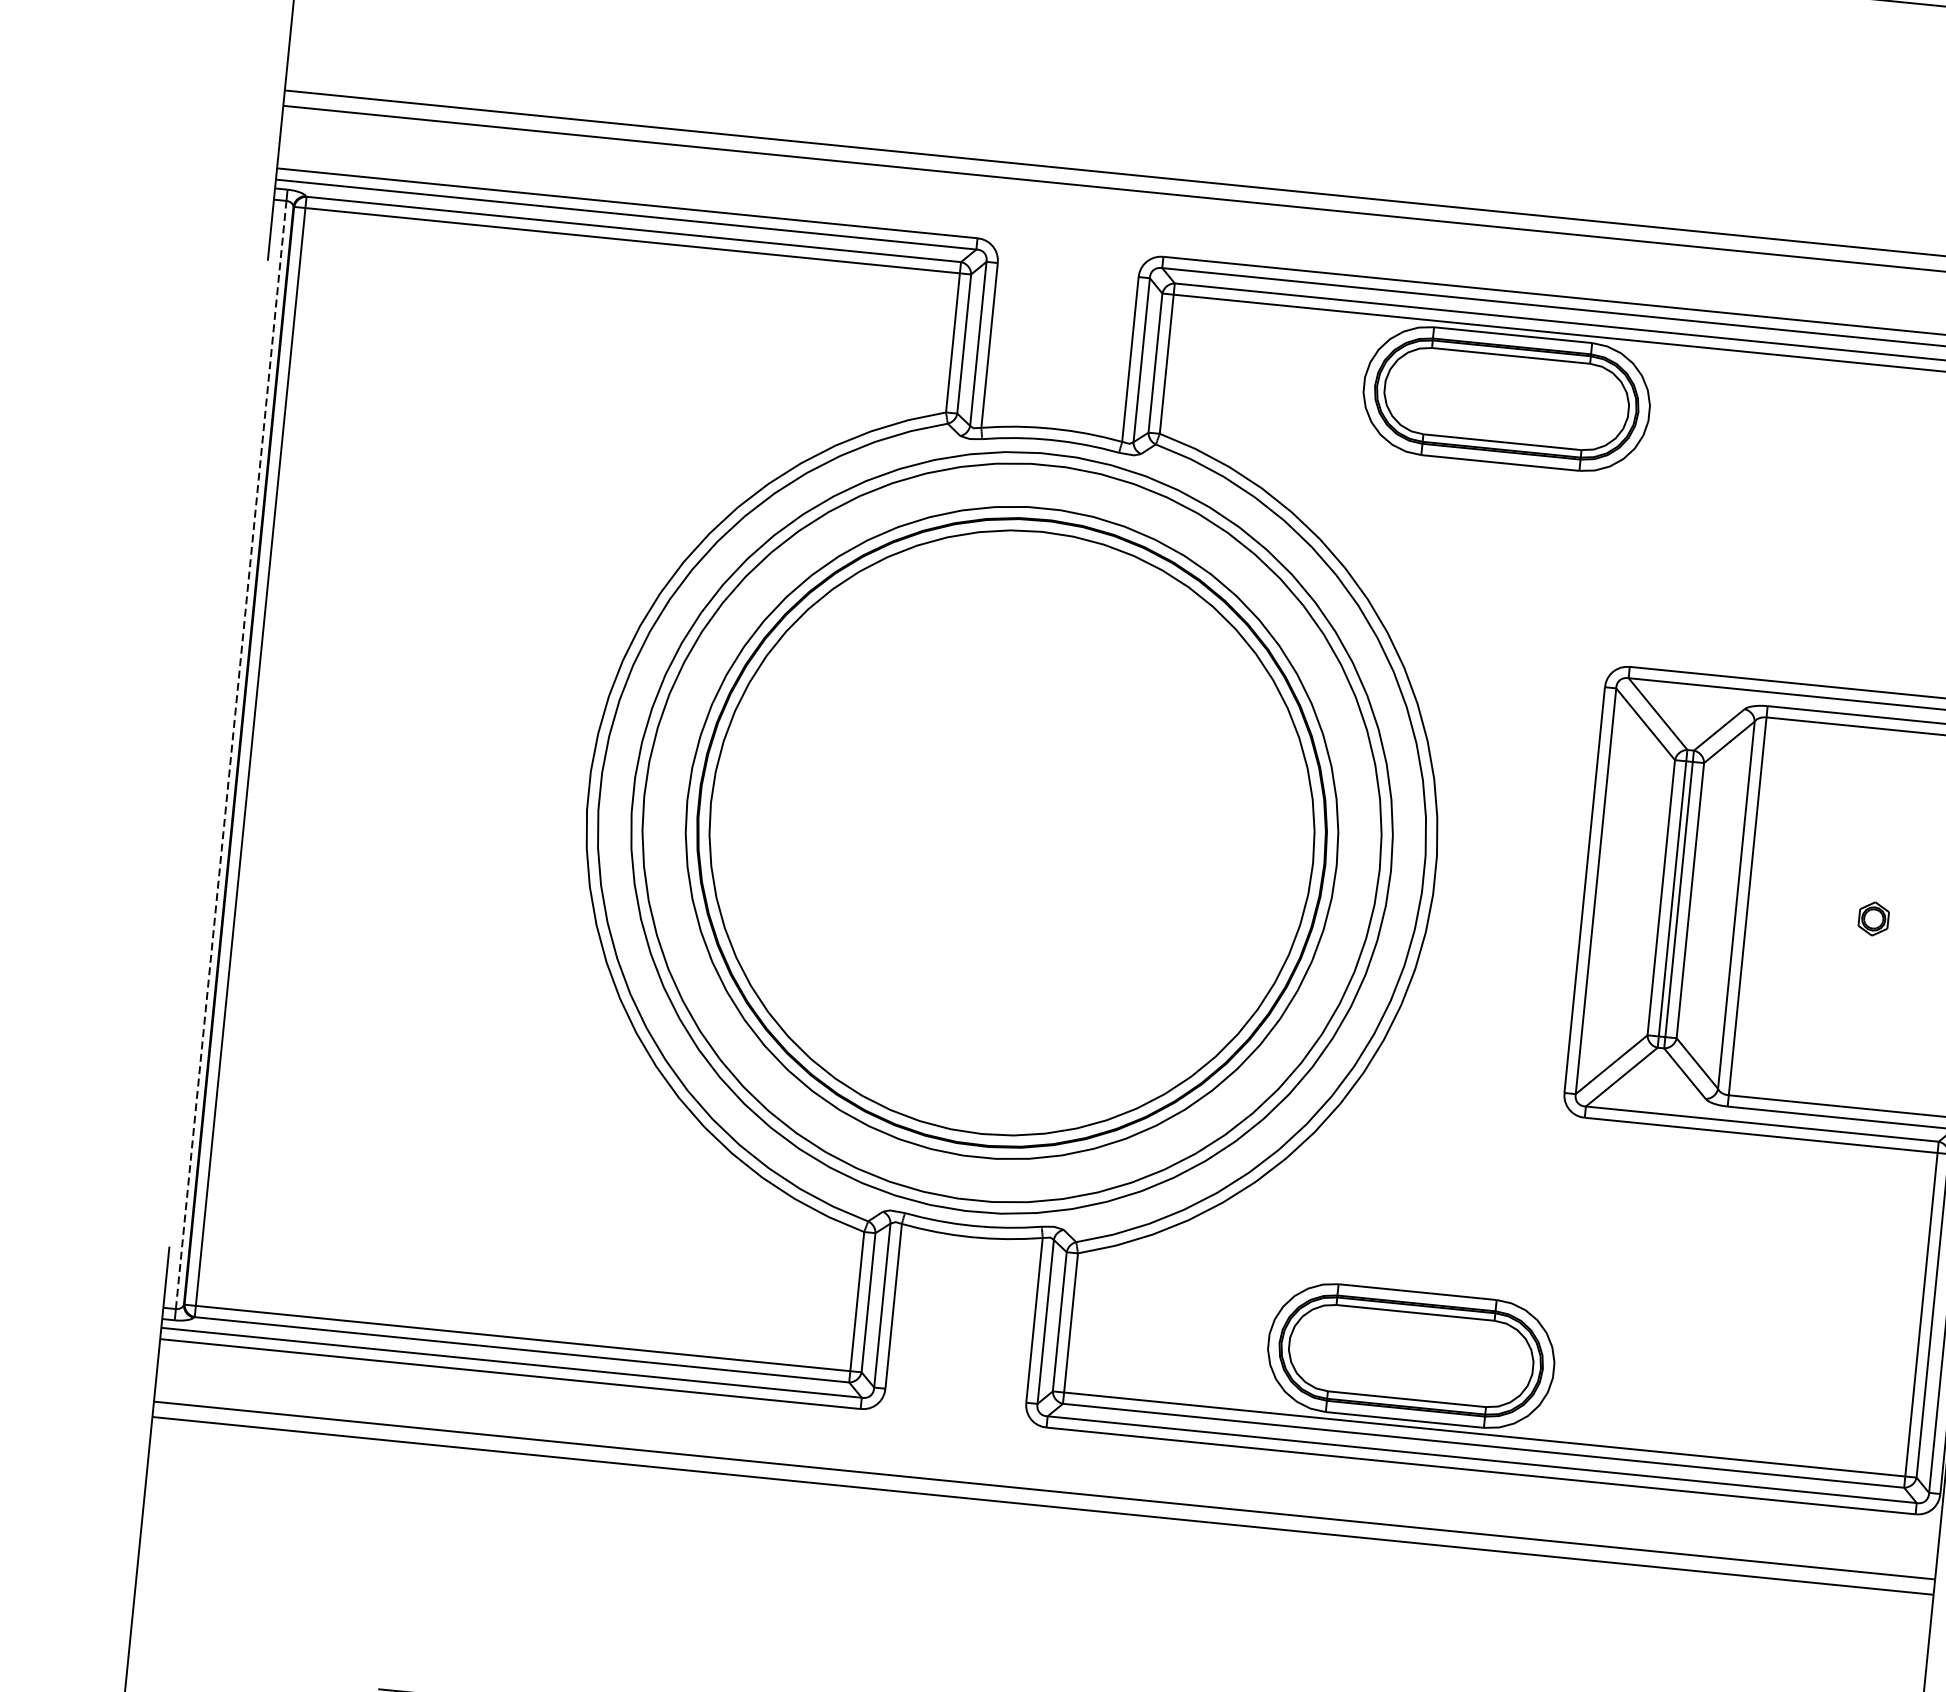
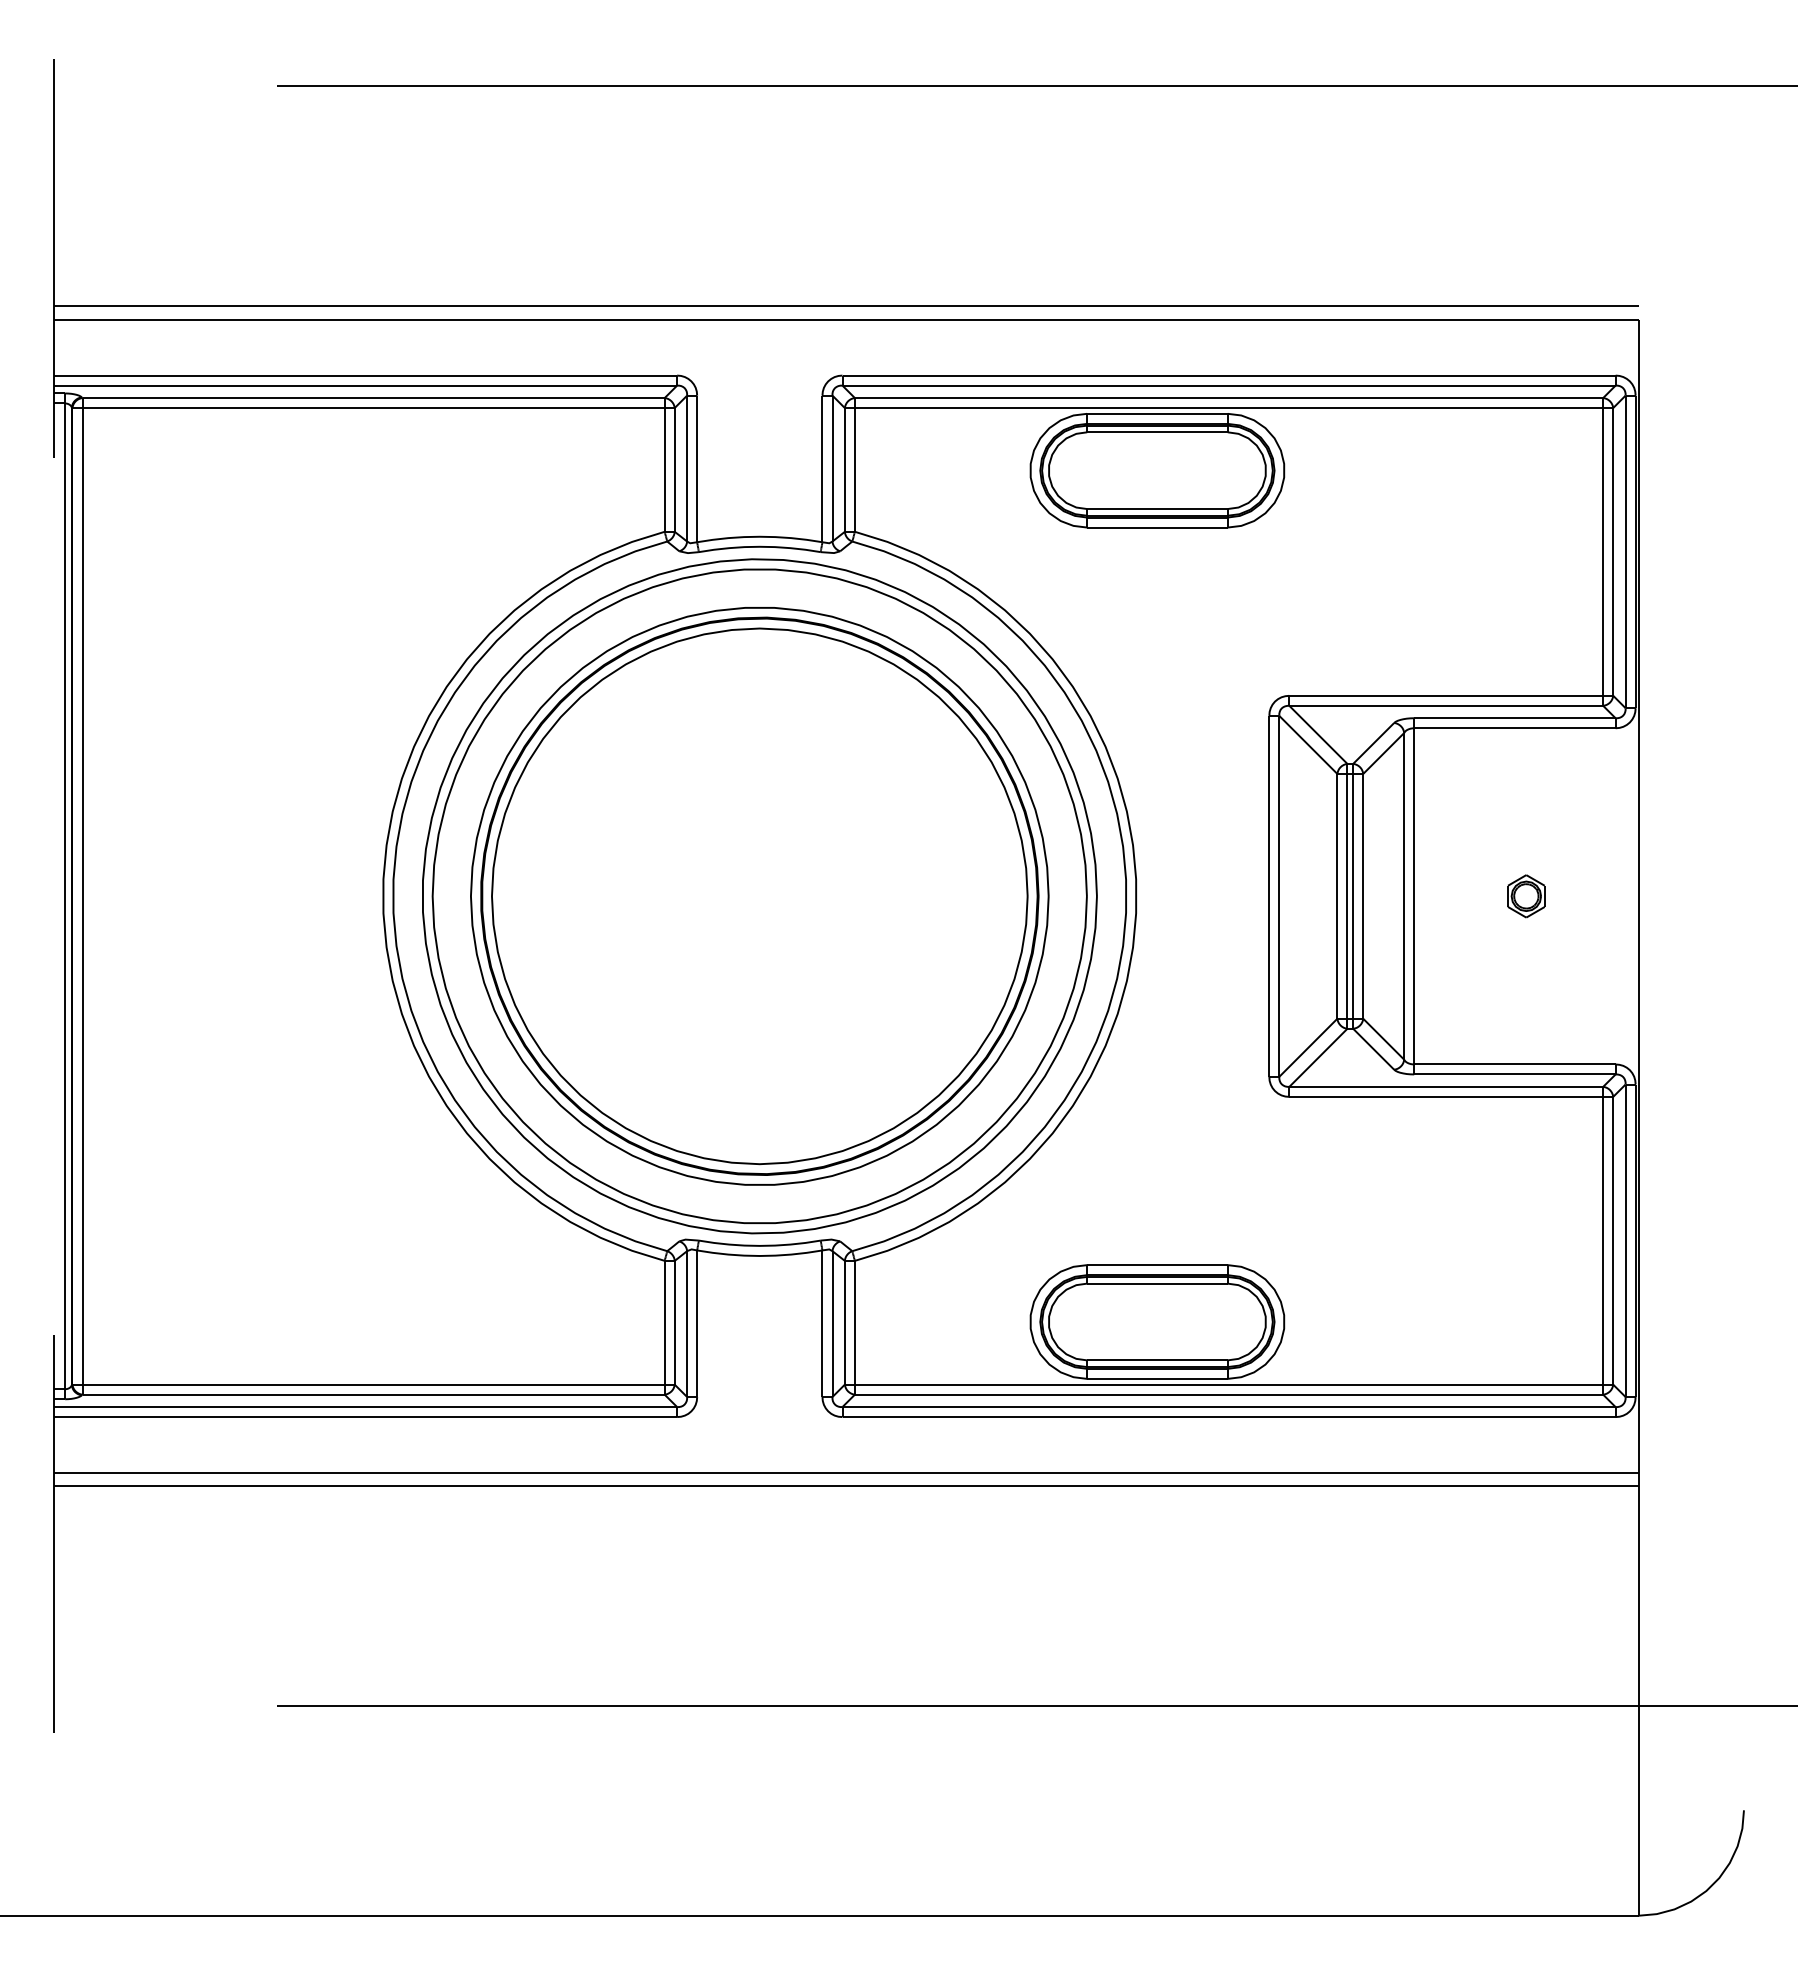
line: (231, 755) -> (65, 896), dashed -> solid
part: (1873, 919) -> (1526, 896), size x1.43

